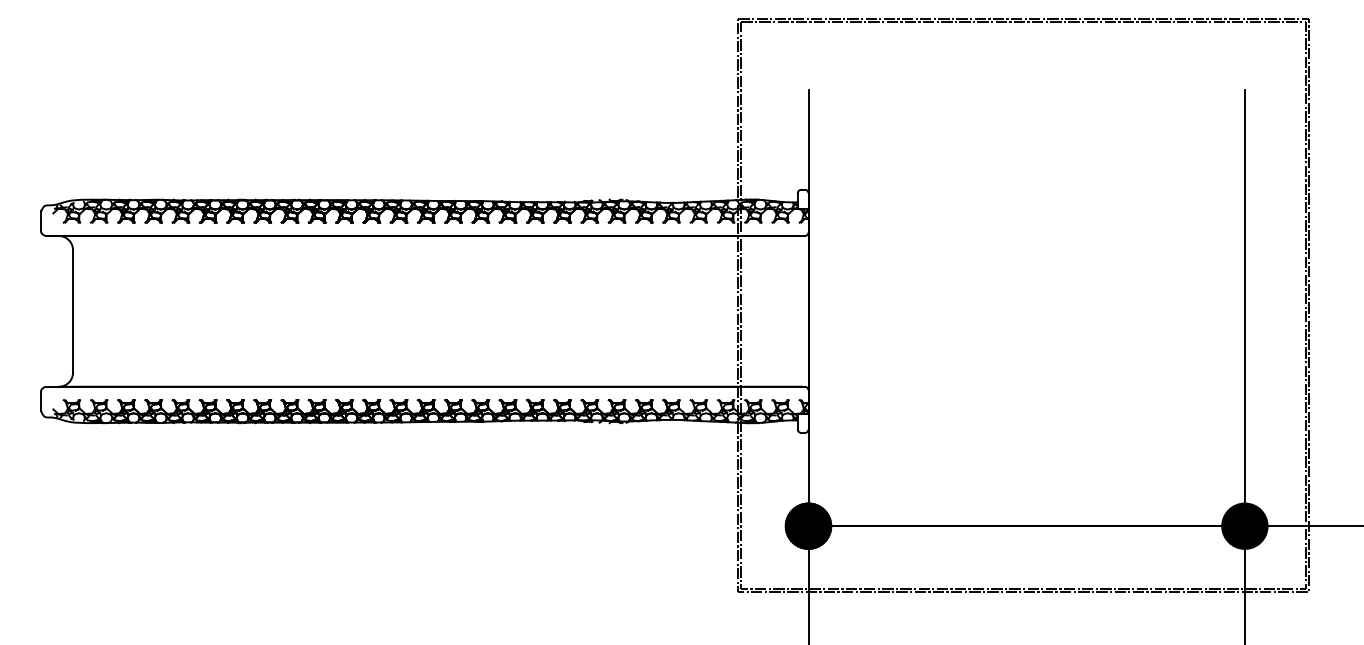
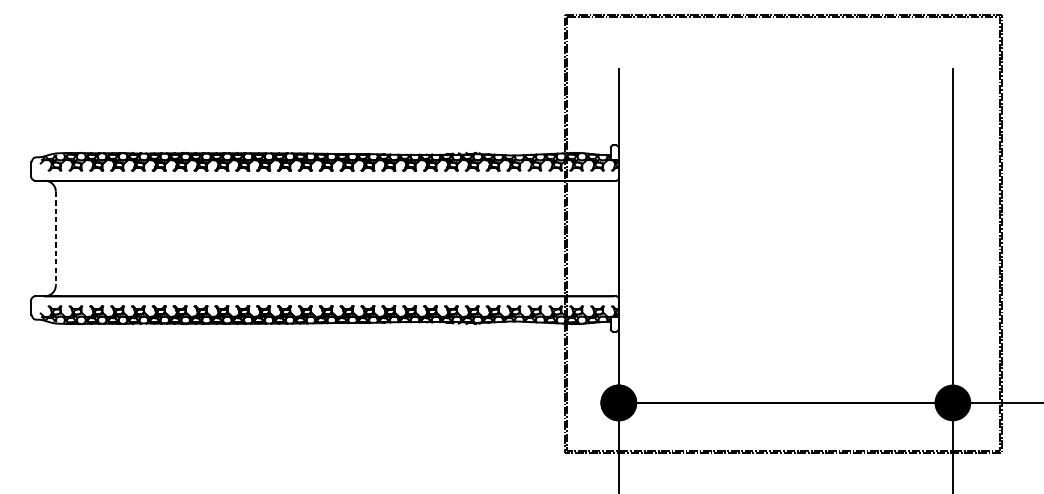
line: (73, 311) -> (56, 238), solid -> dashed

